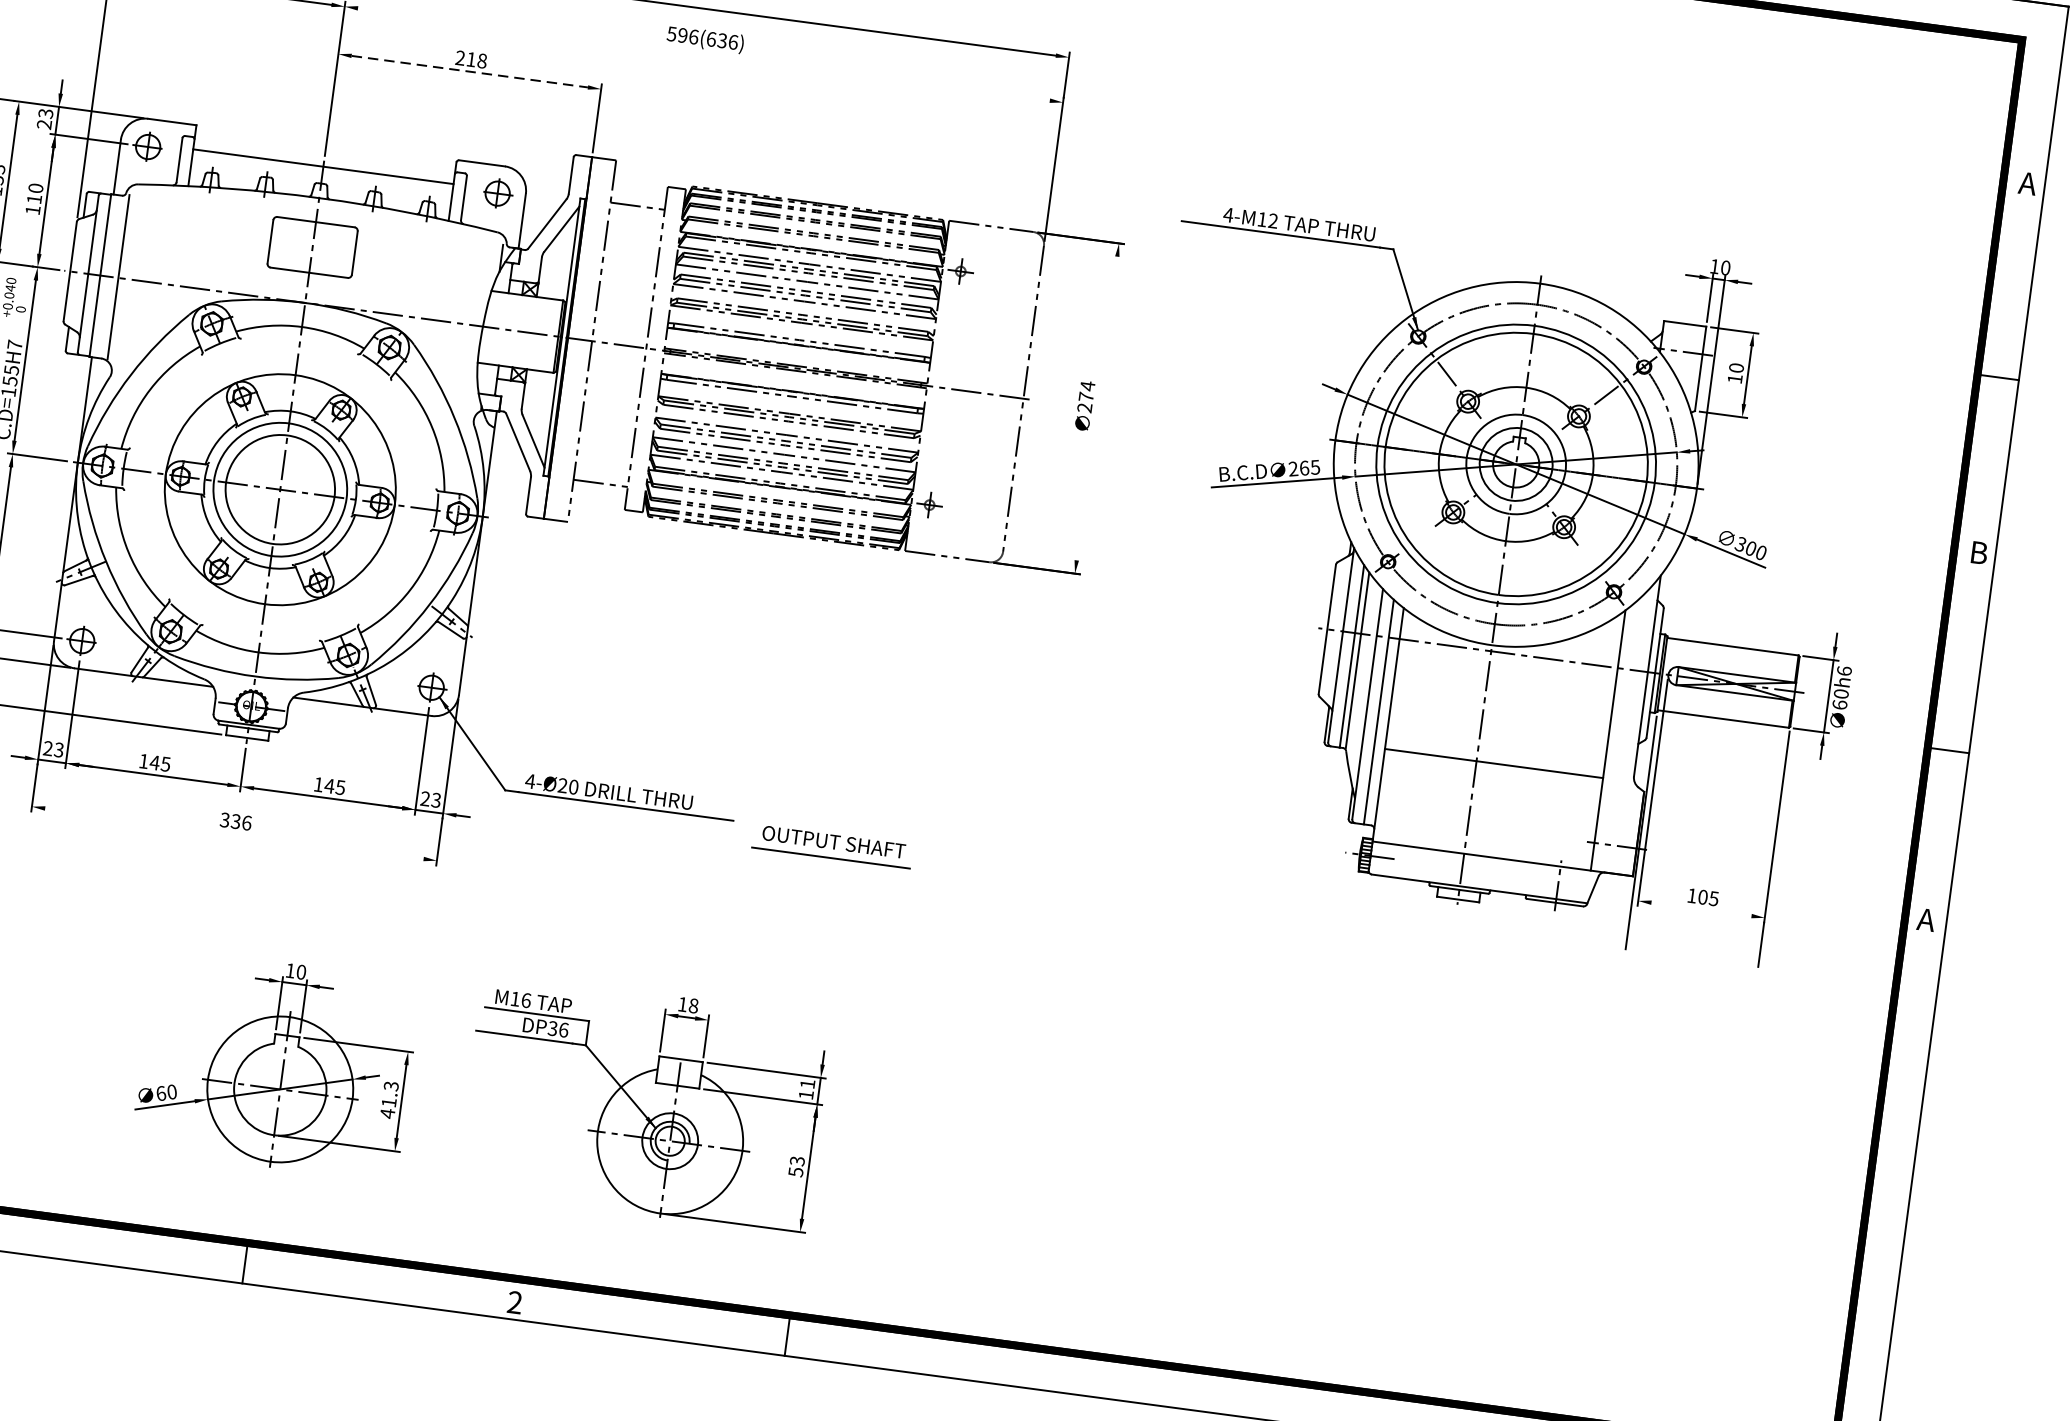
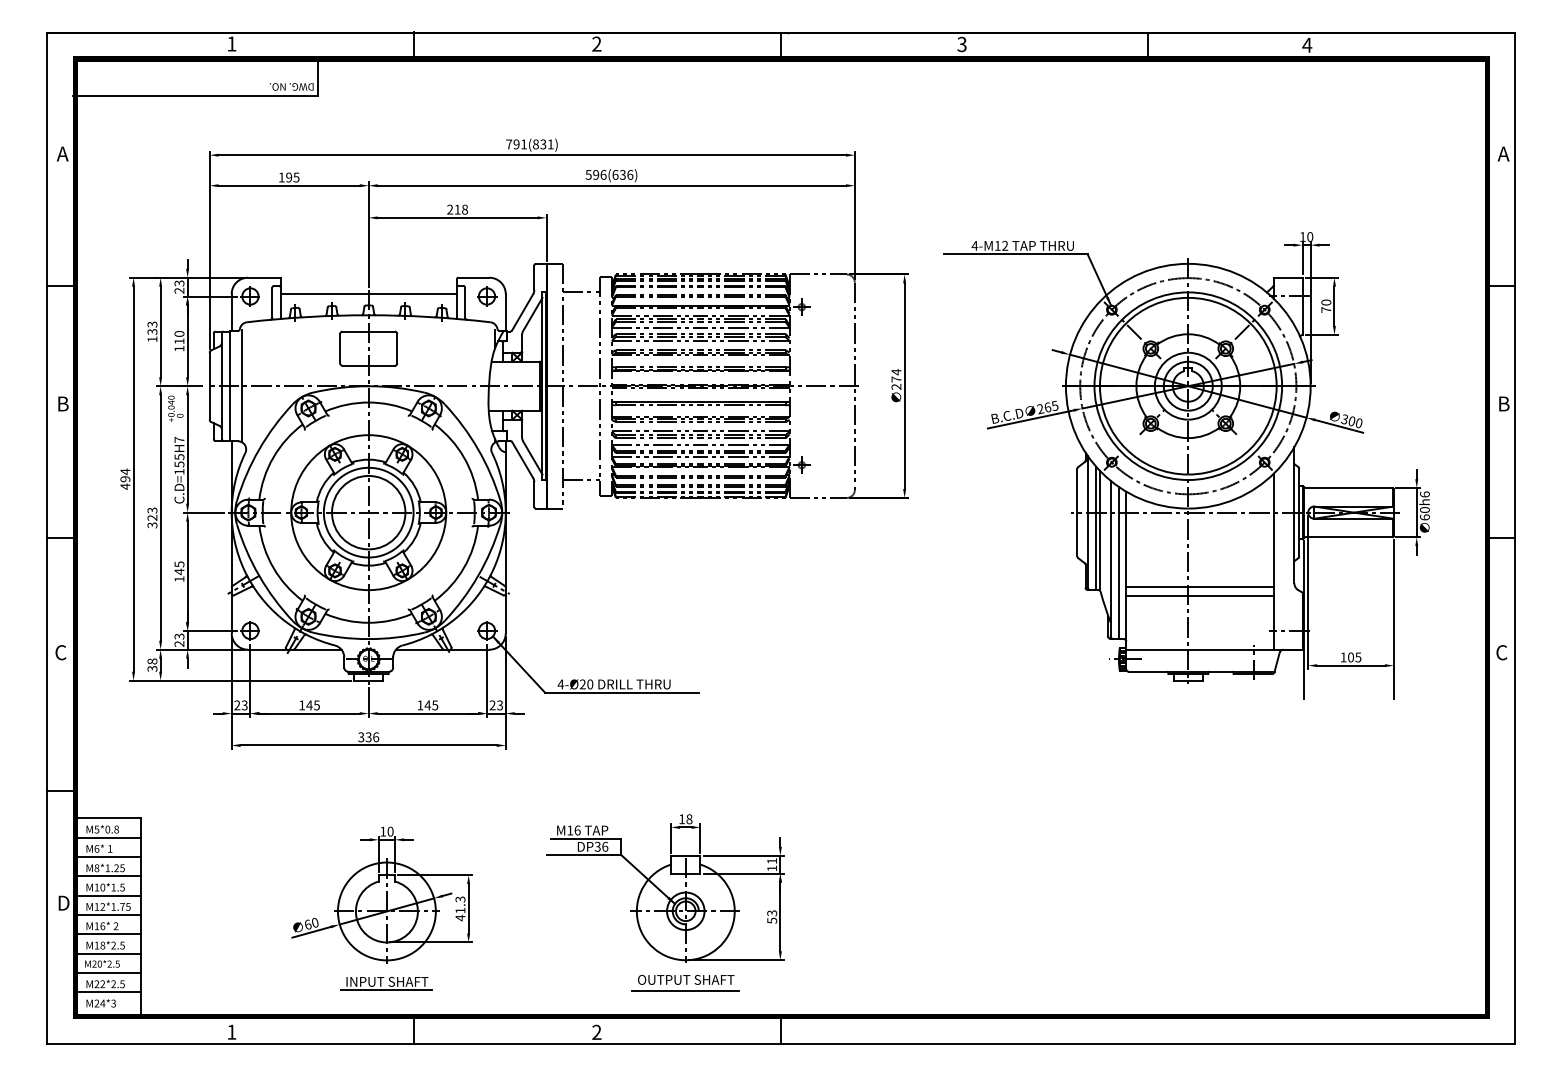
line: (703, 54) -> (611, 185), added
line: (469, 71) -> (457, 217), dashed -> solid
text: (1735, 378) -> (1326, 309), 10 -> 70
line: (1096, 408) -> (904, 386), added
line: (1491, 777) -> (1199, 596), added
line: (234, 833) -> (368, 745), added
part: (832, 847) -> (685, 983), moved
line: (1700, 909) -> (1350, 665), added
text: (1926, 919) -> (1501, 652), A -> C
part: (275, 1063) -> (381, 894), moved
part: (213, 1188) -> (386, 983), added

